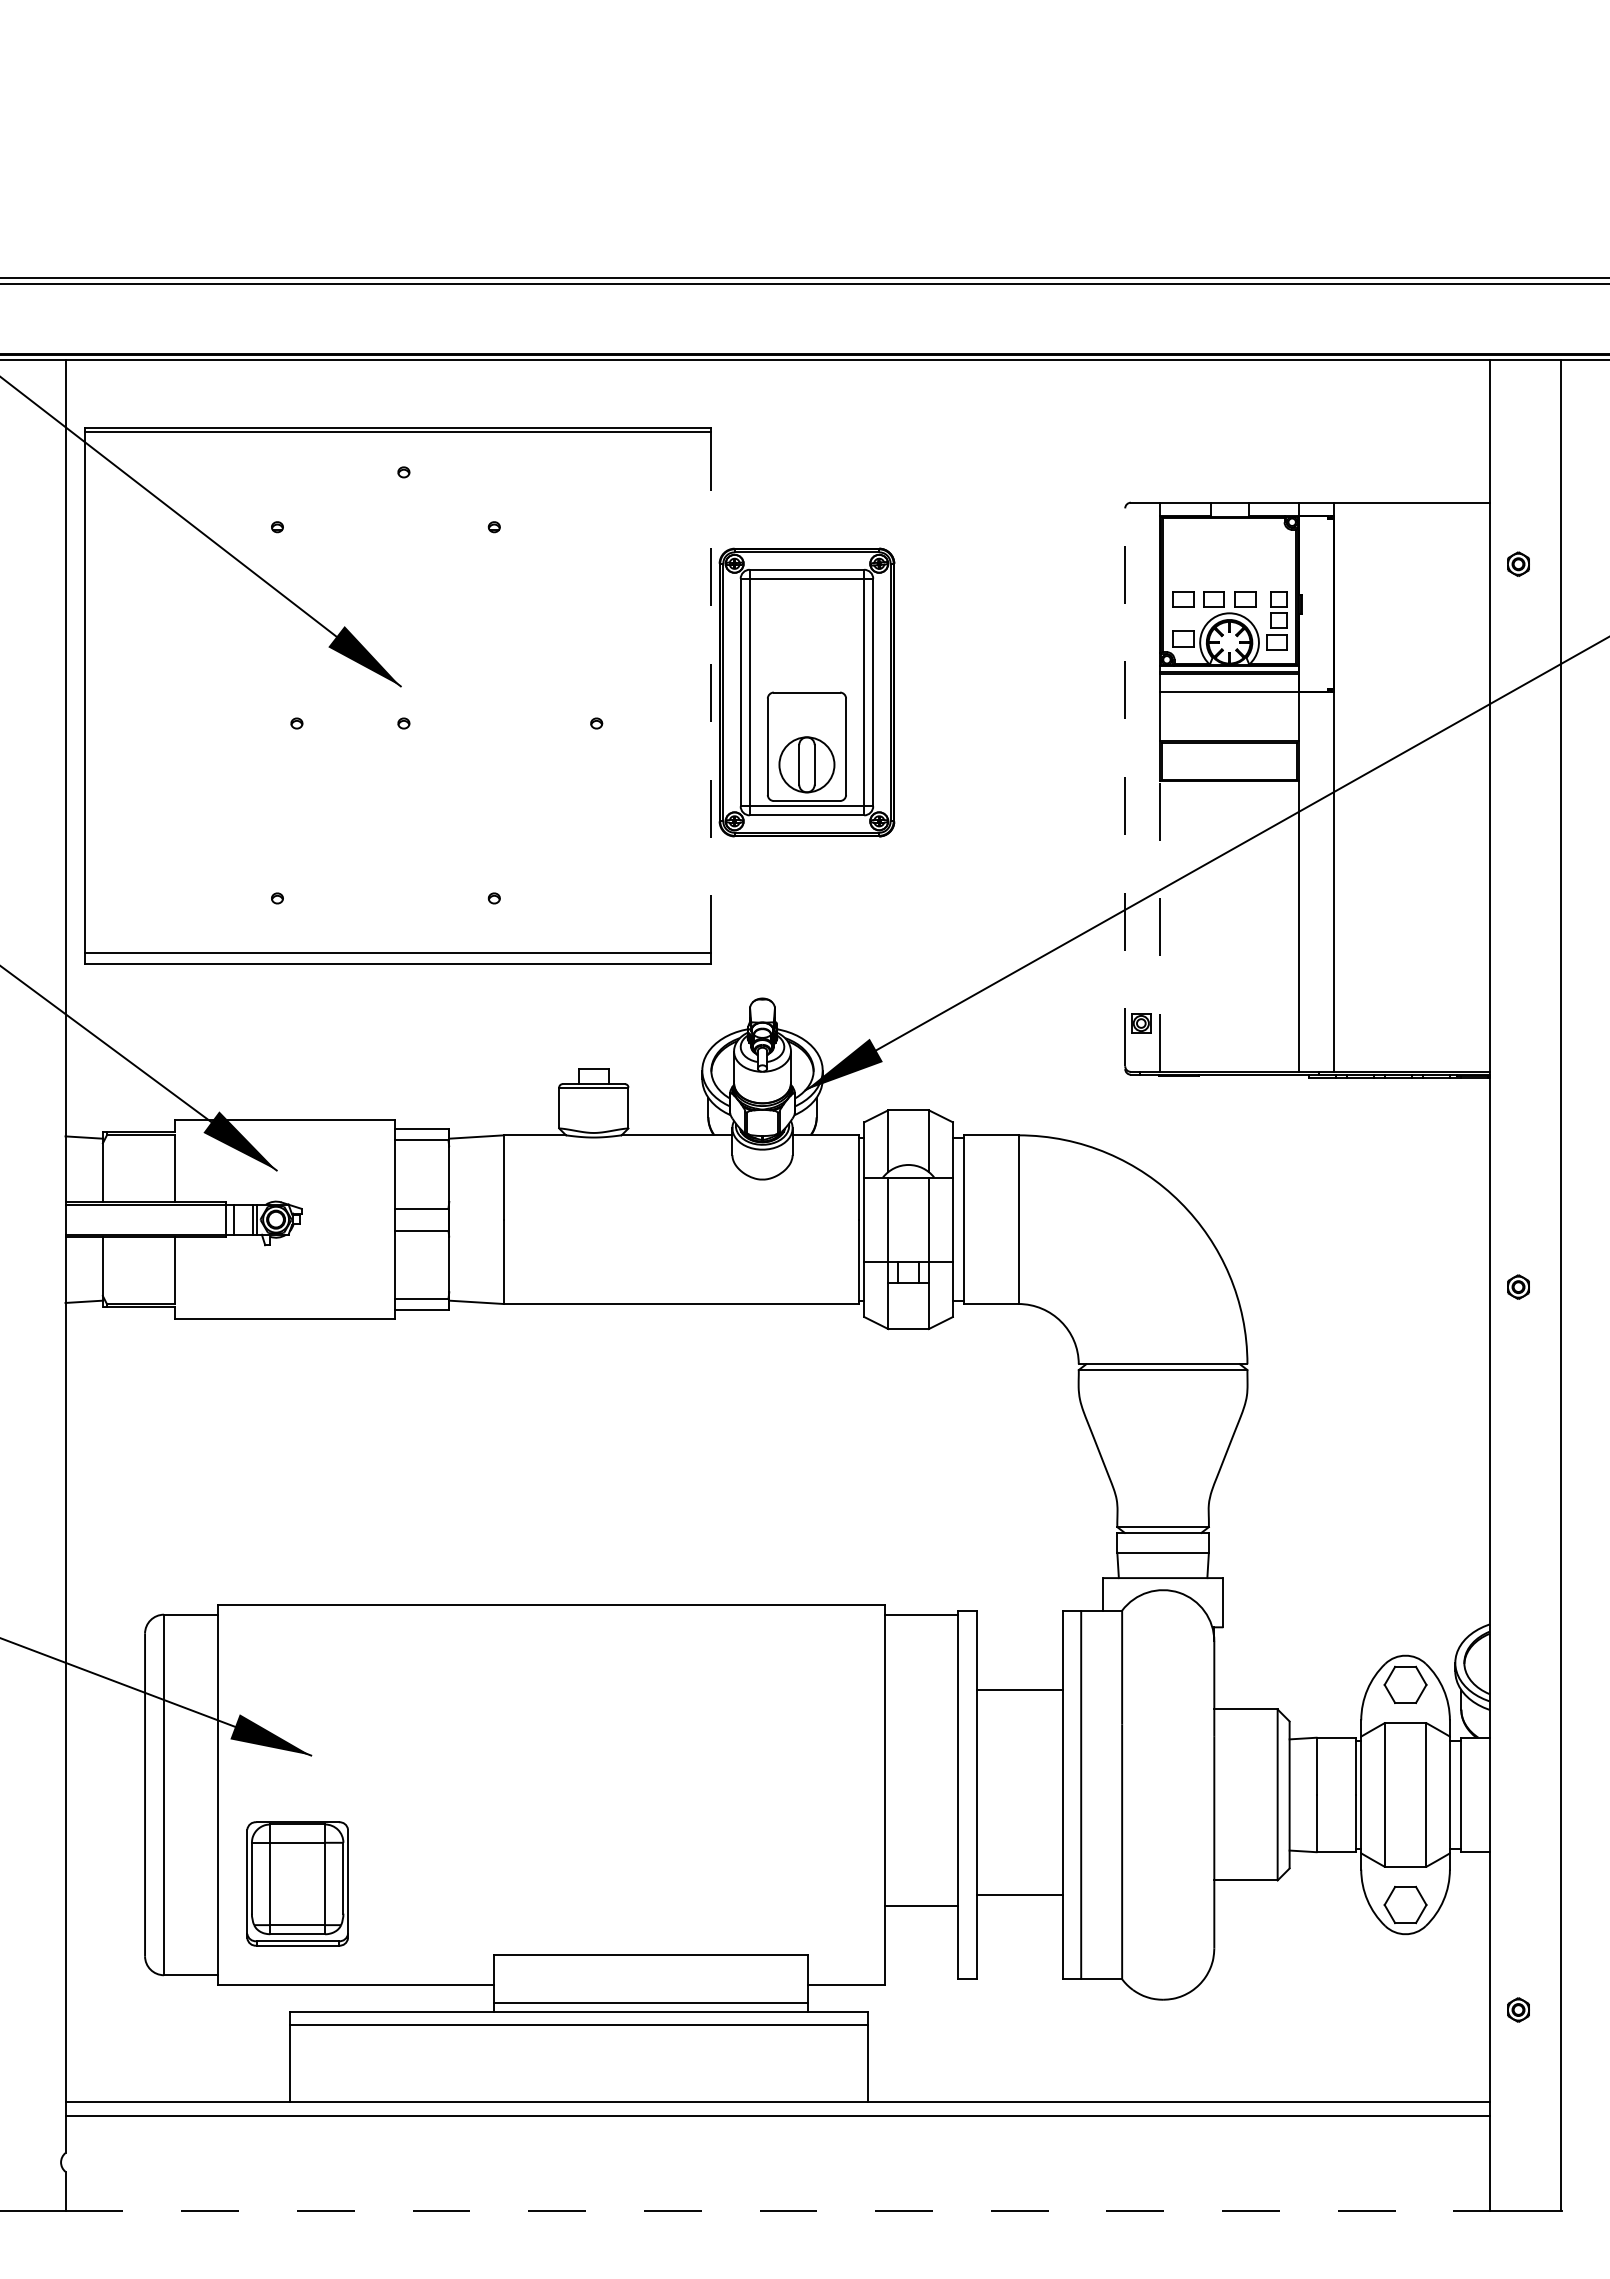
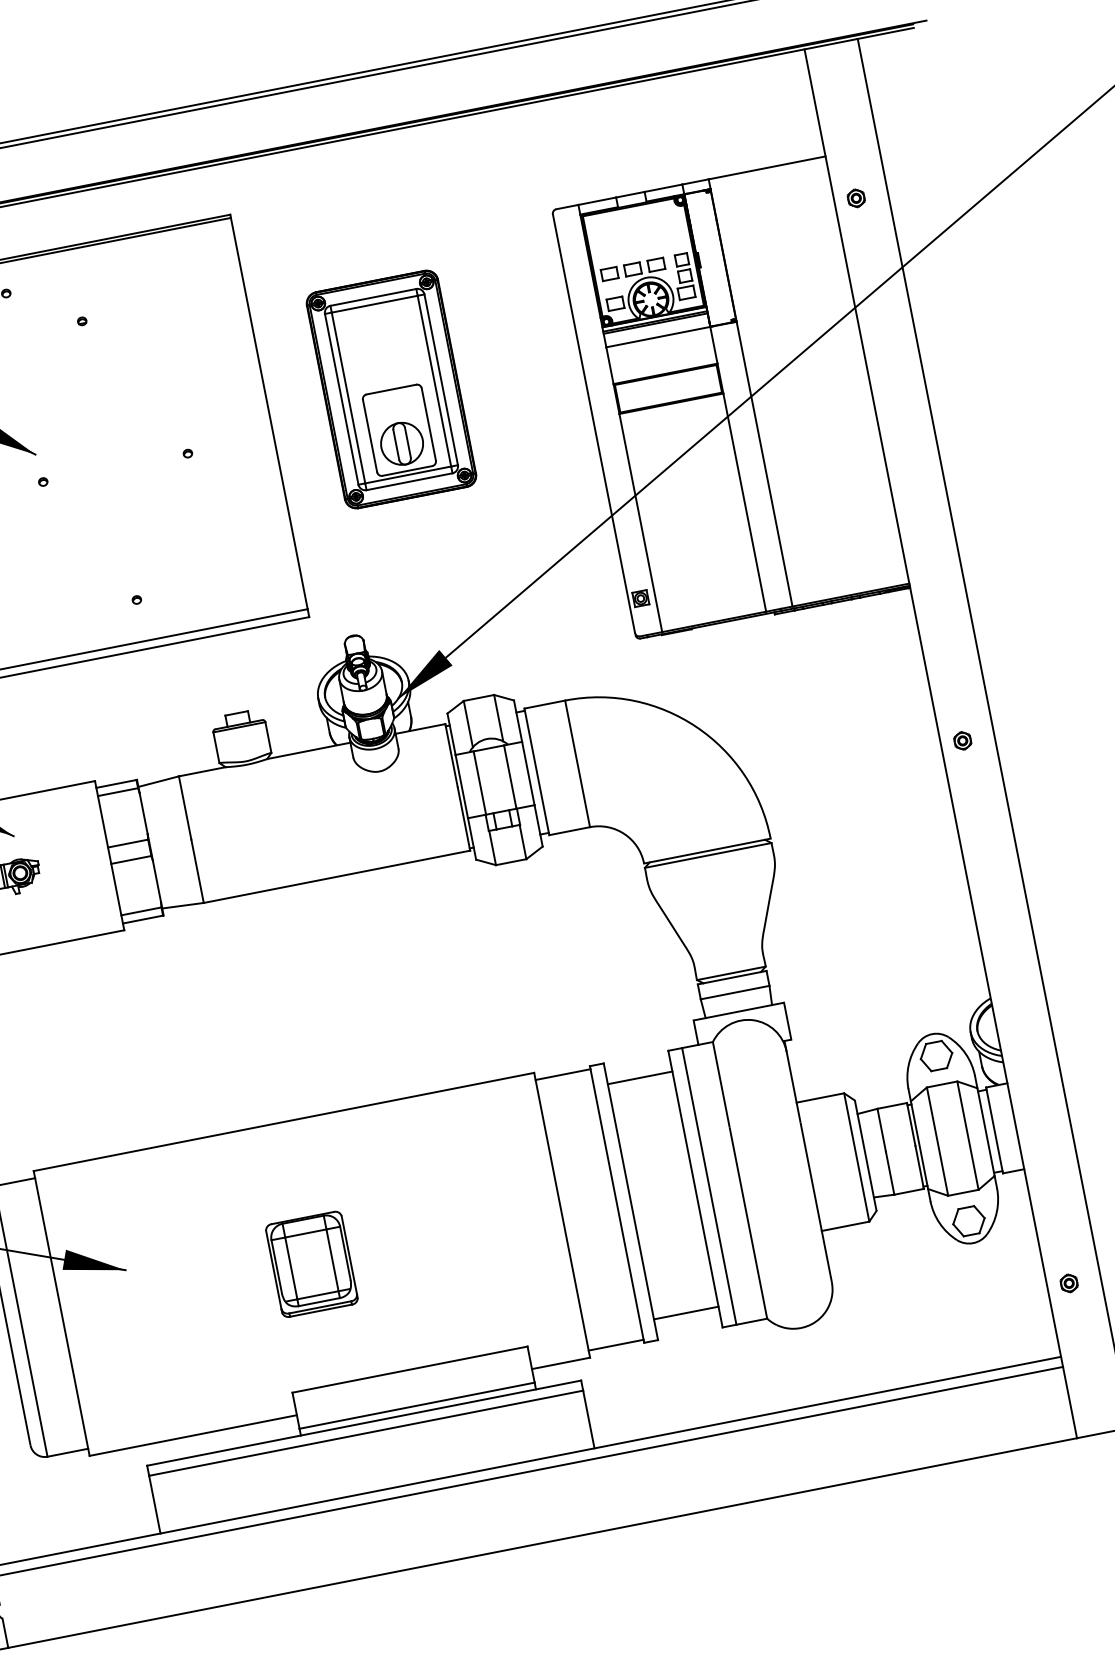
line: (711, 692) -> (269, 413), dashed -> solid
part: (806, 692) -> (391, 389), moved
line: (1125, 787) -> (594, 423), dashed -> solid
line: (1160, 926) -> (640, 522), dashed -> solid
line: (1019, 1690) -> (639, 1078), moved
part: (297, 1883) -> (311, 1264), moved
line: (1019, 1894) -> (686, 1312), moved
line: (921, 1906) -> (616, 1345), moved
line: (778, 2210) -> (543, 1542), dashed -> solid

